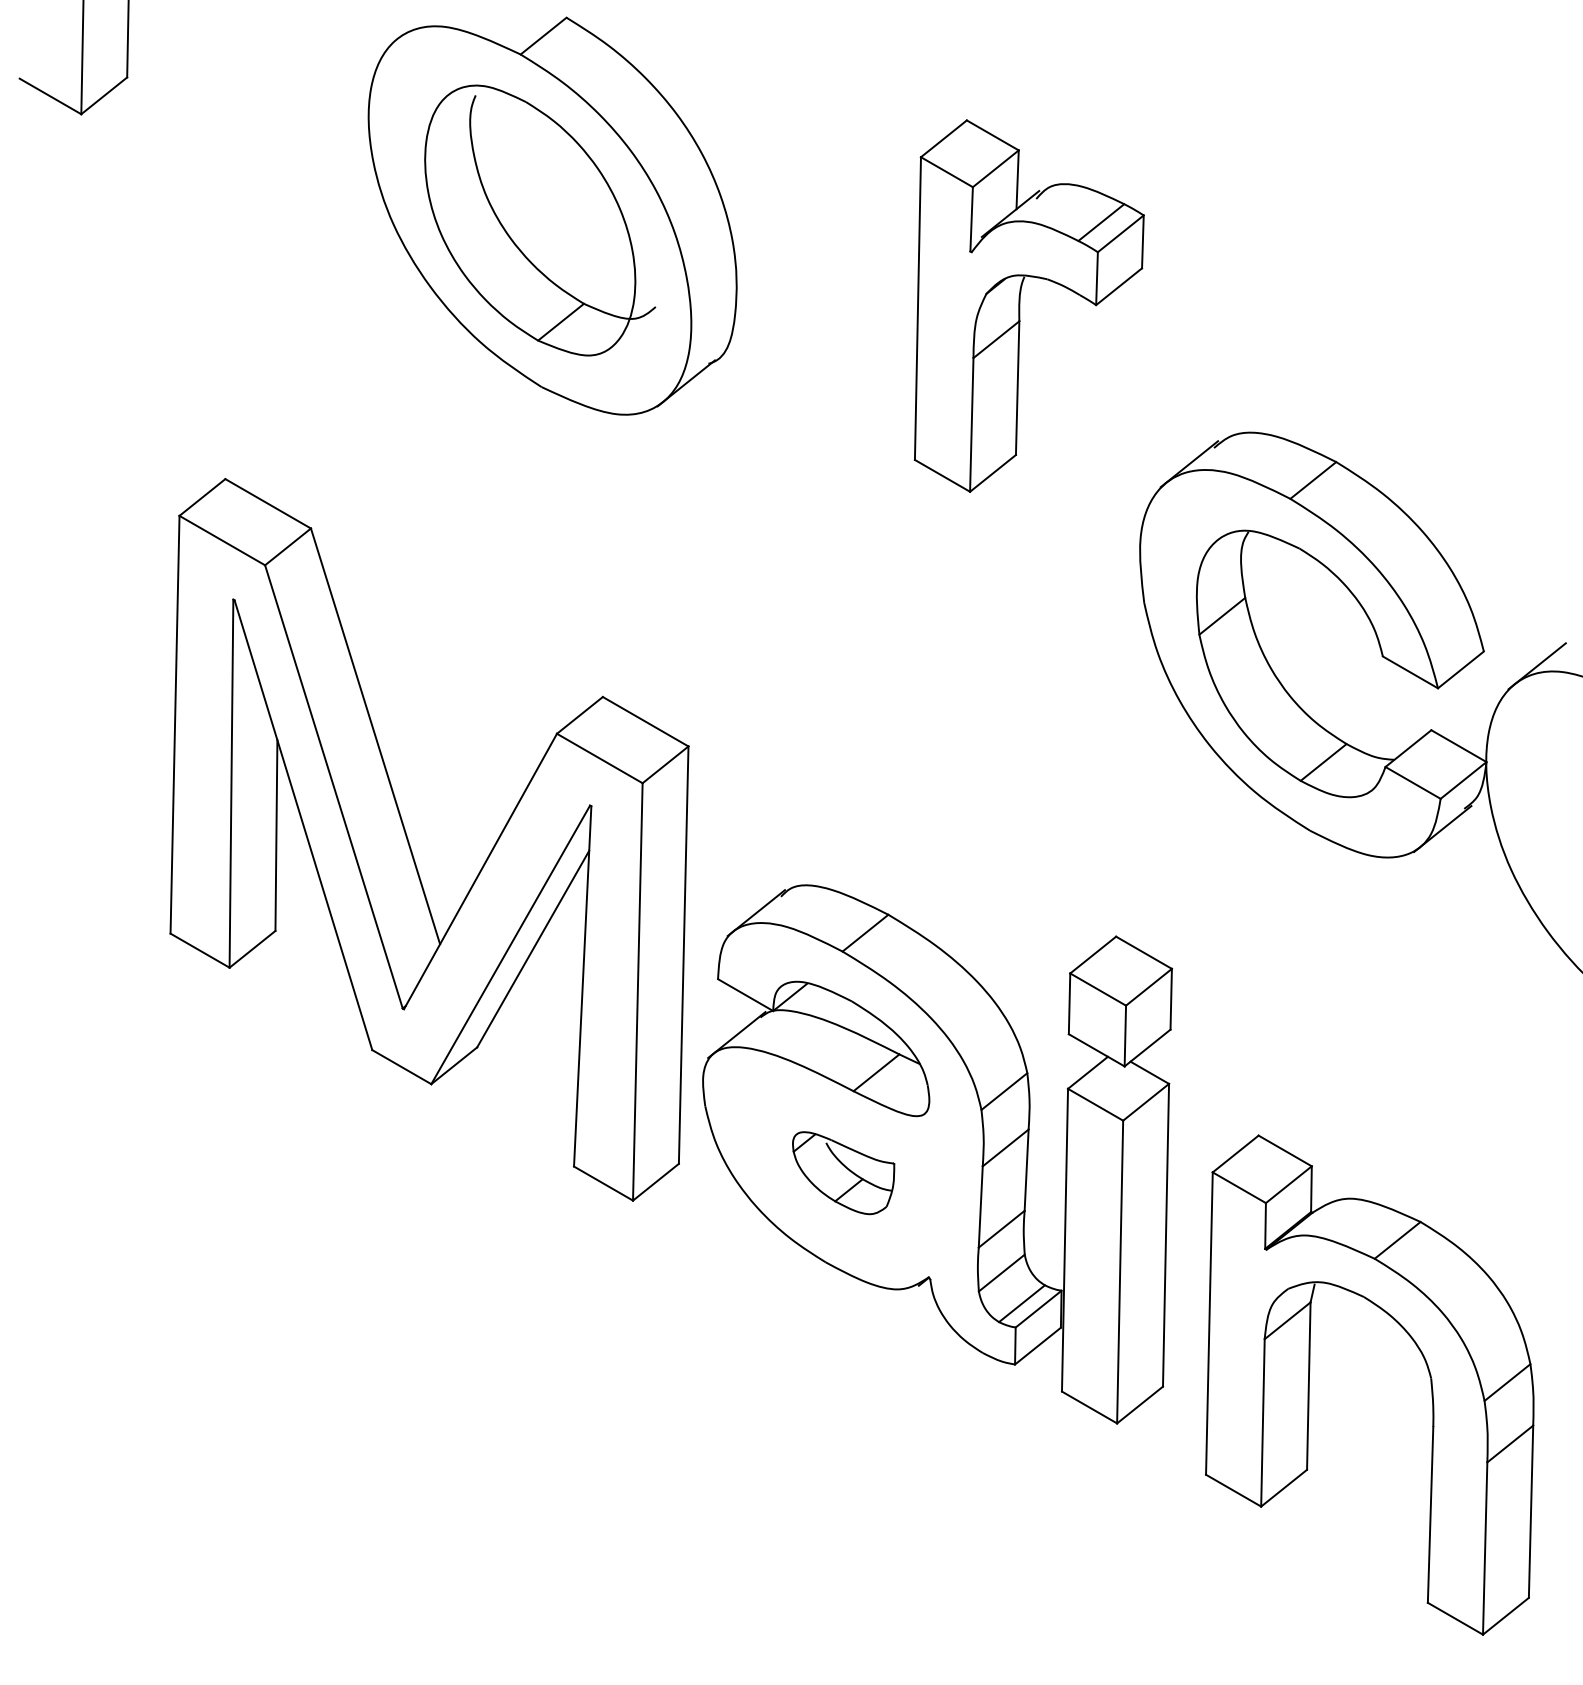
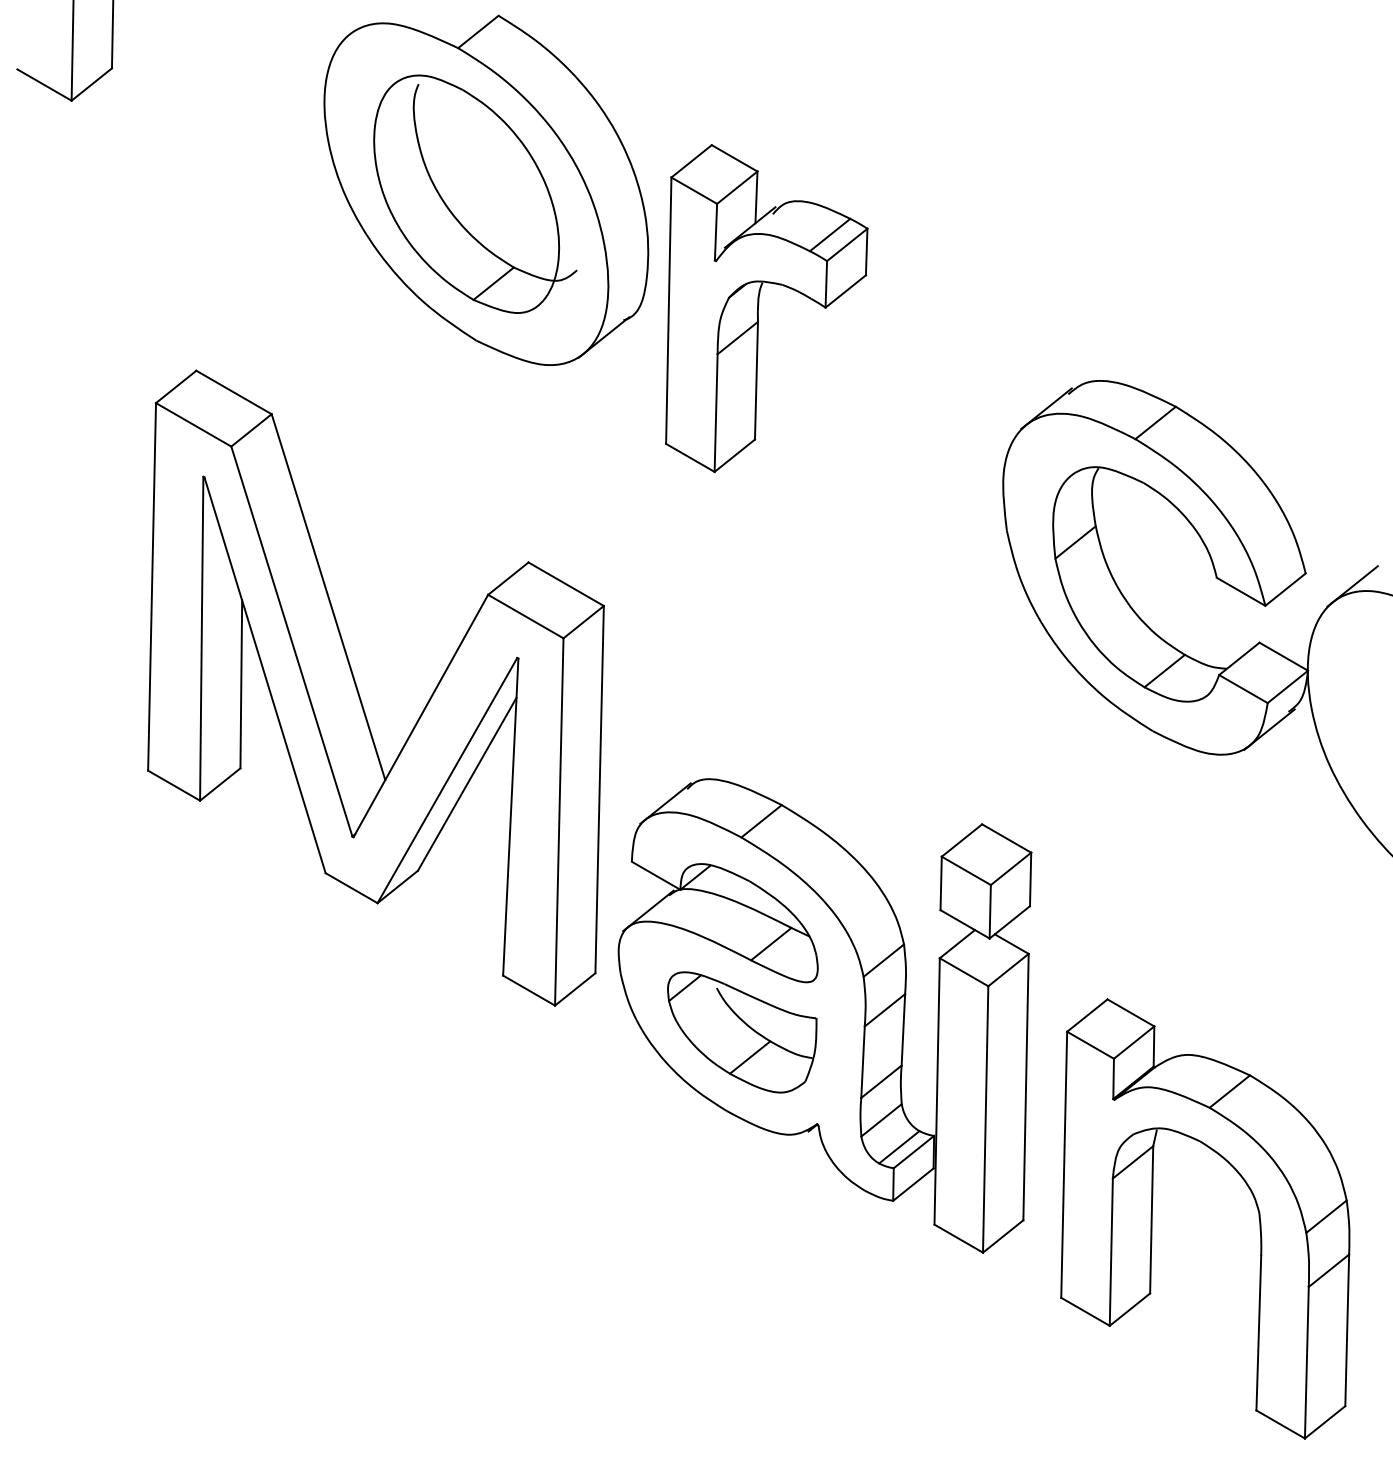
part: (1019, 306) -> (758, 308), moved
part: (410, 844) -> (359, 692), moved
part: (843, 1173) -> (742, 1032), size x1.67

